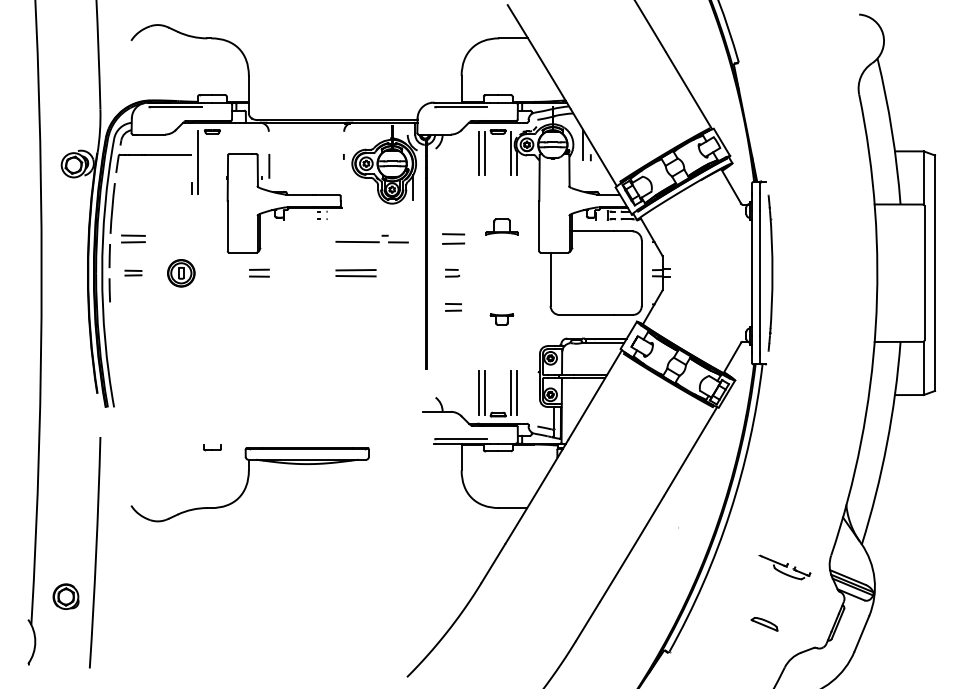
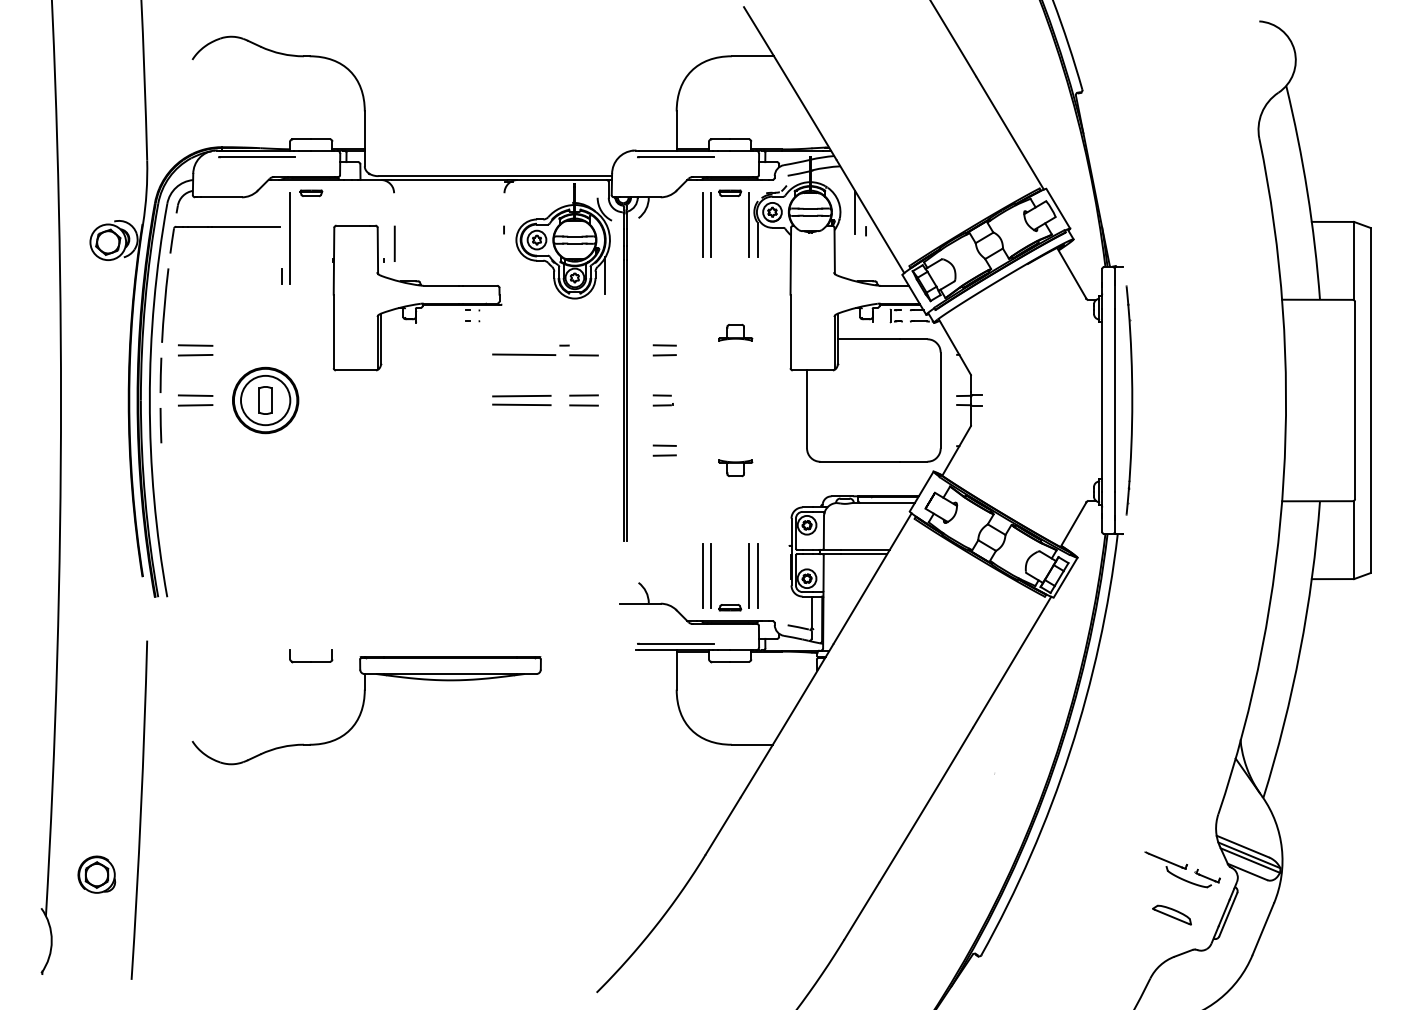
part: (501, 226) -> (735, 332), size x0.71
part: (453, 238) -> (664, 349), size x0.71
part: (133, 272) -> (195, 399), size x1.43
part: (259, 272) -> (584, 399), moved
part: (181, 273) -> (266, 400), size x1.67
part: (212, 447) -> (311, 655), size x1.67
part: (784, 567) -> (1182, 869), moved
part: (764, 624) -> (1171, 915), moved

